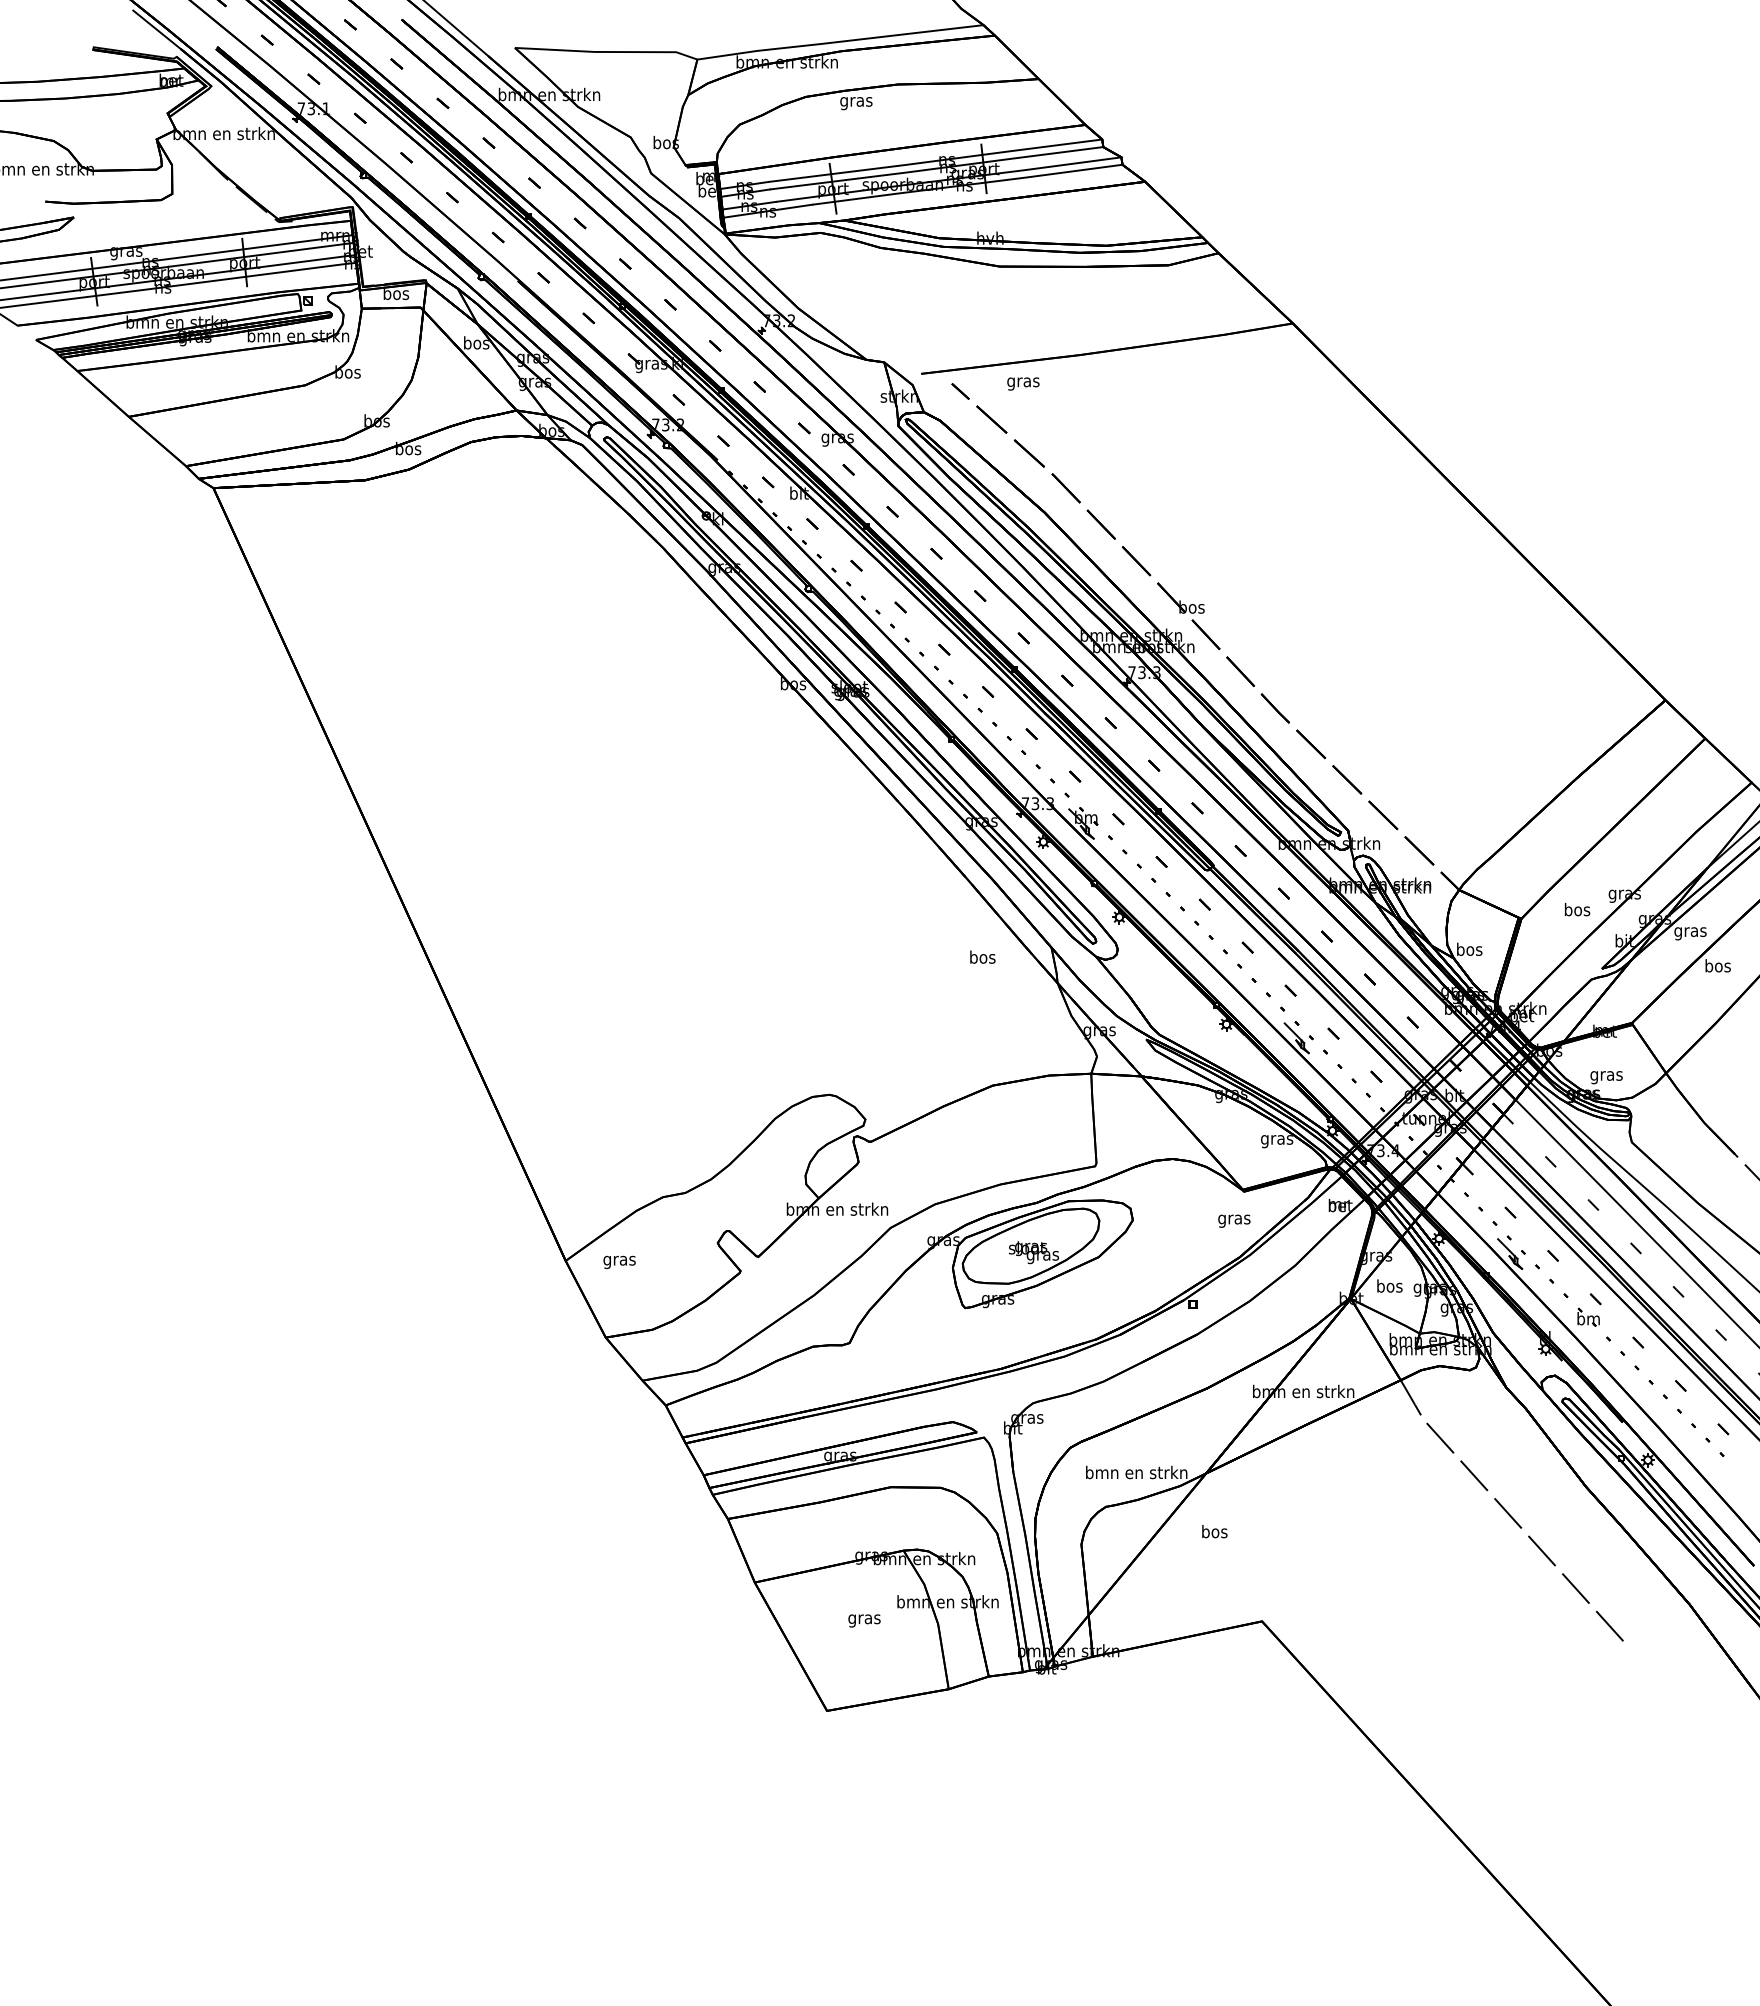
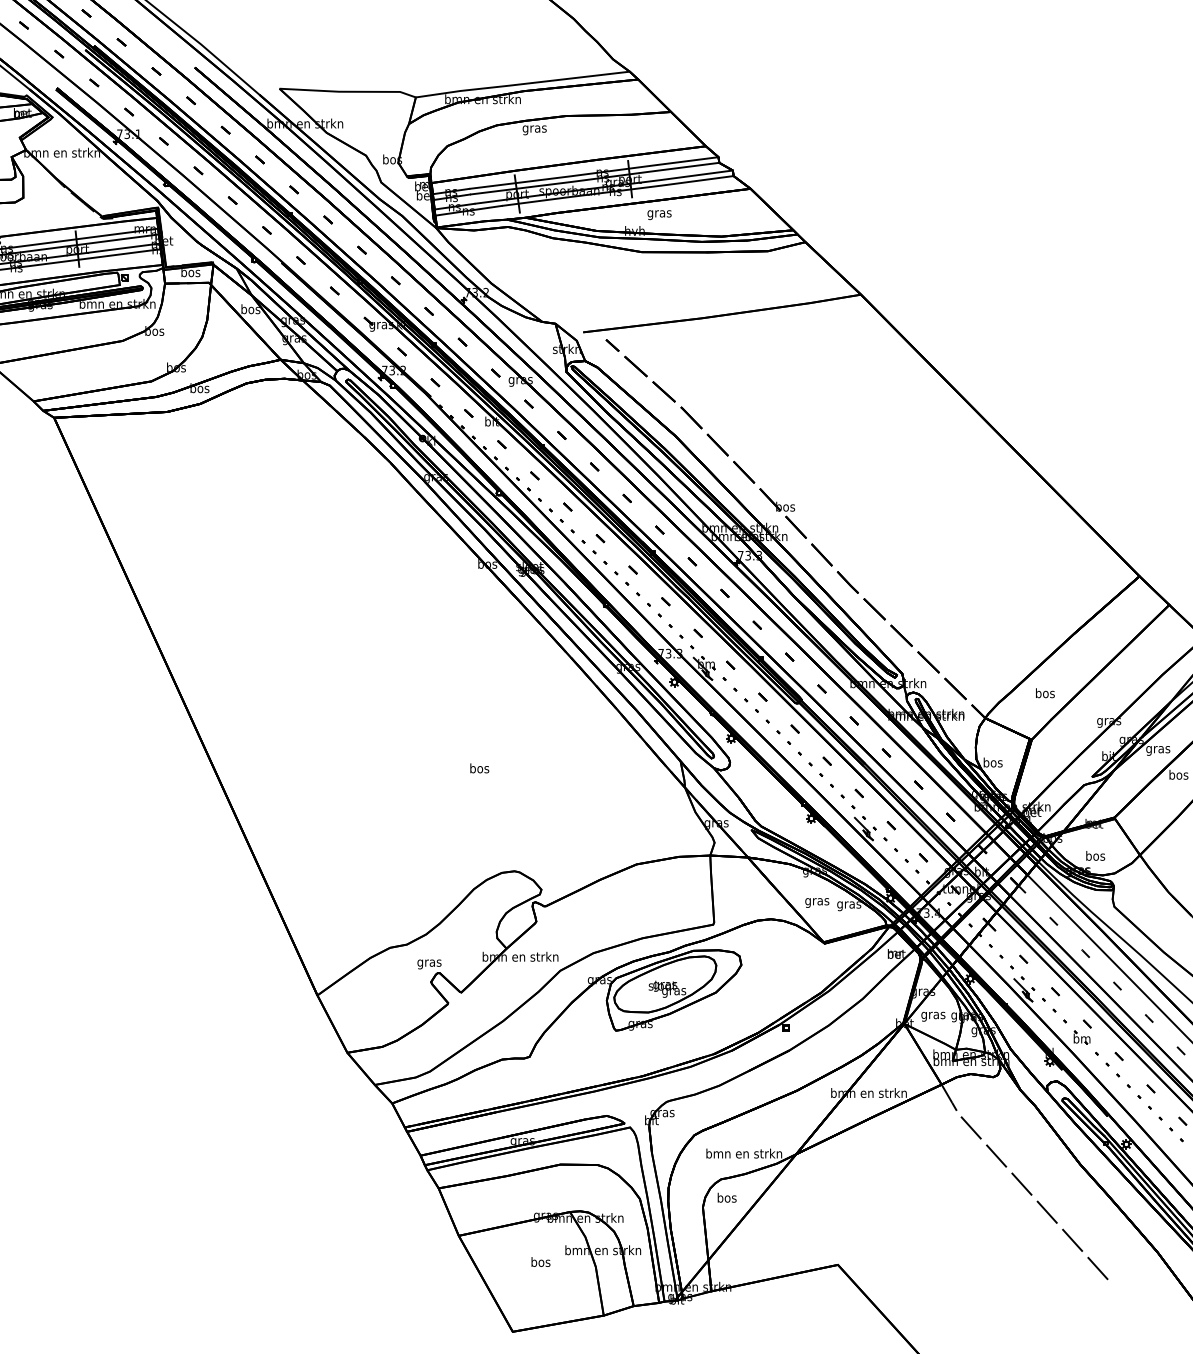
text: (1023, 383) -> (659, 214), moved
text: (1577, 909) -> (1045, 693), moved
text: (982, 956) -> (479, 767), moved
text: (1606, 1075) -> (1095, 856), gras -> bos
text: (1234, 1220) -> (817, 902), moved
text: (619, 1262) -> (429, 964), moved
text: (1389, 1287) -> (933, 1015), bos -> gras
text: (1214, 1531) -> (726, 1197), moved
text: (864, 1619) -> (540, 1263), gras -> bos

